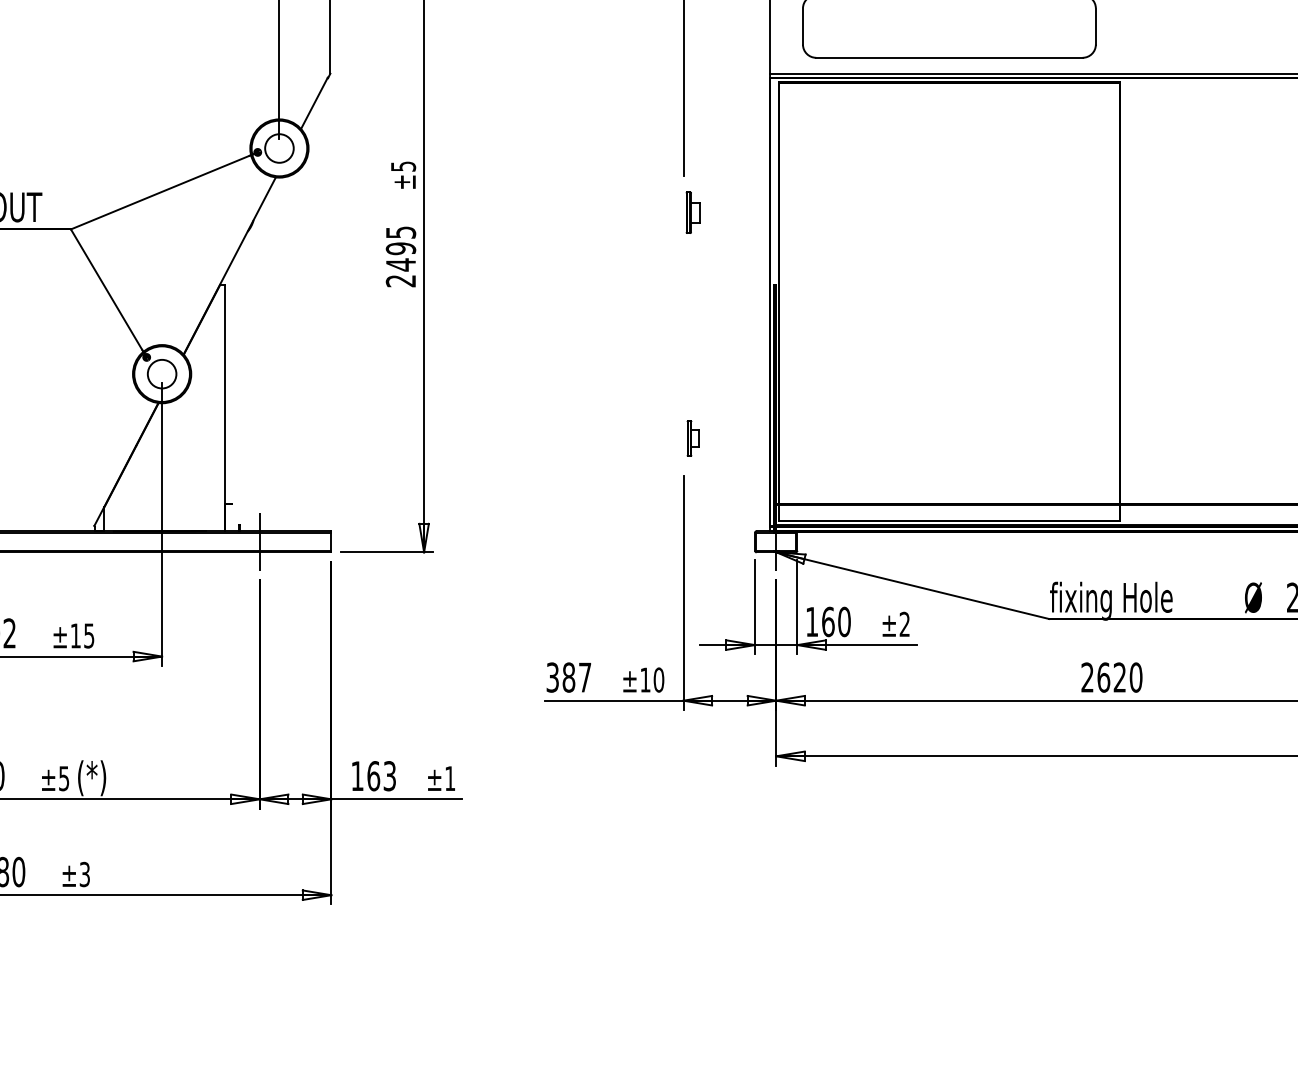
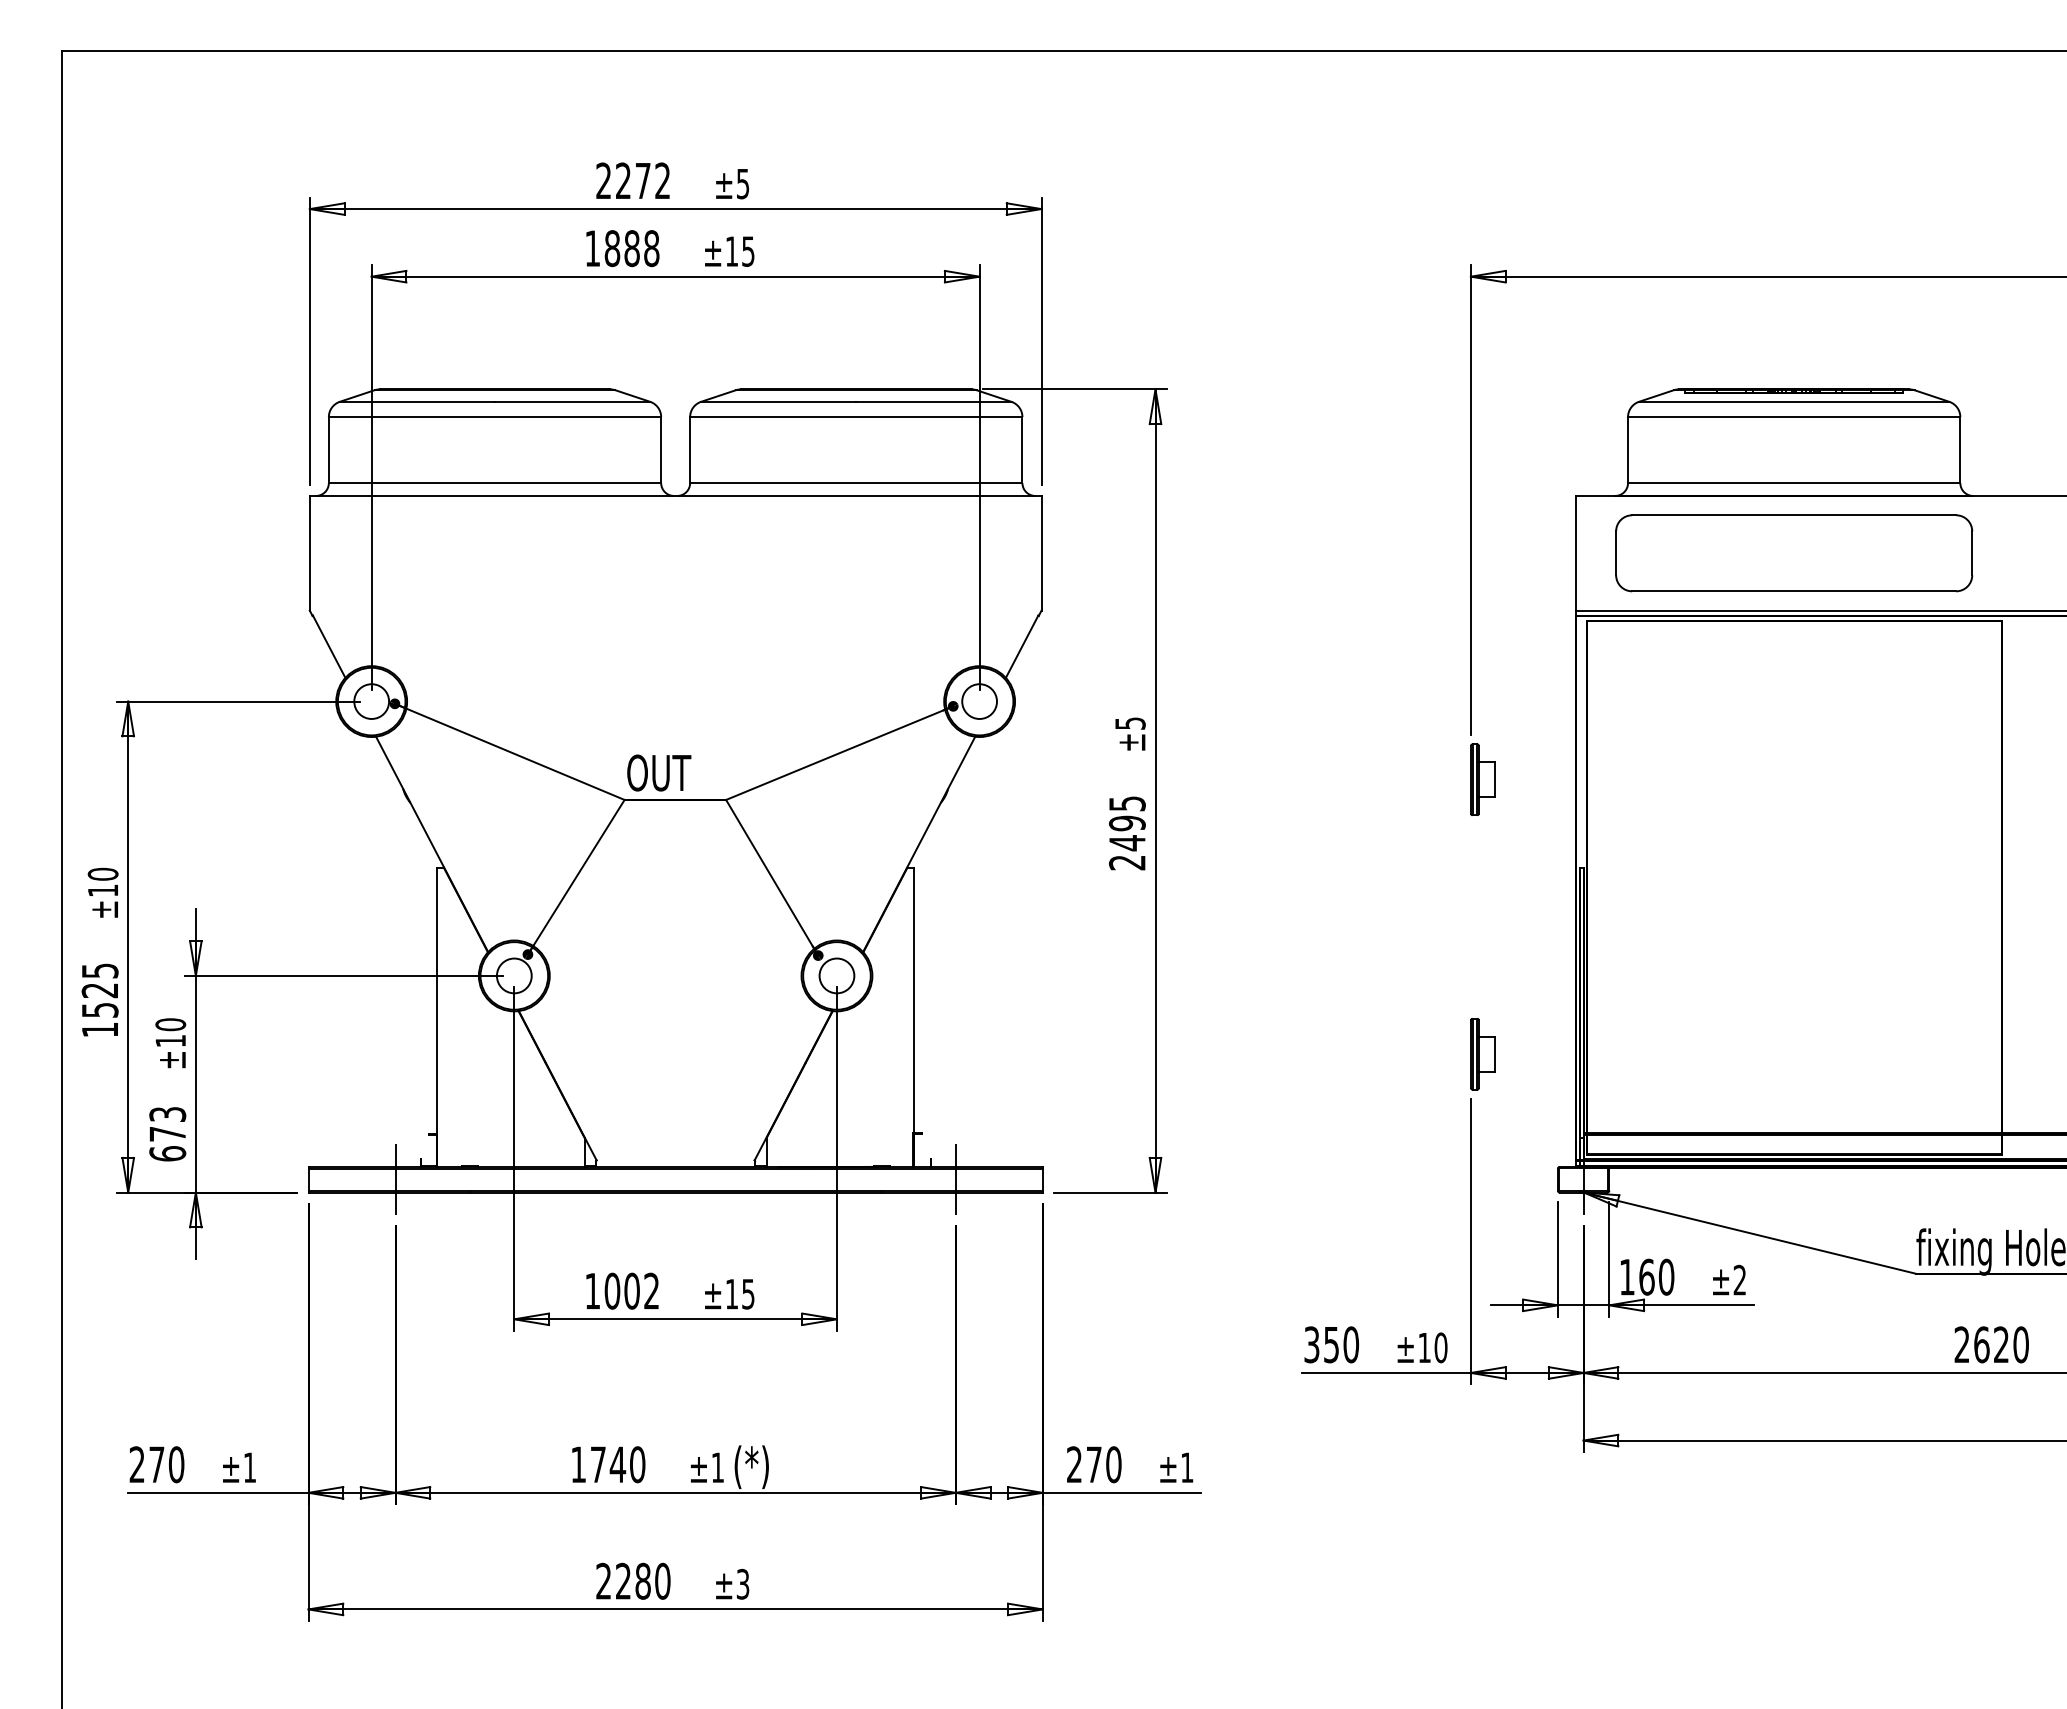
part: (693, 212) -> (1482, 779), size x1.43
part: (693, 438) -> (1482, 1054), size x1.67
text: (577, 677) -> (1341, 1344), 387 -> 350
text: (373, 776) -> (1094, 1464), 163 -> 270
text: (63, 778) -> (717, 1467), ±5 -> ±1

